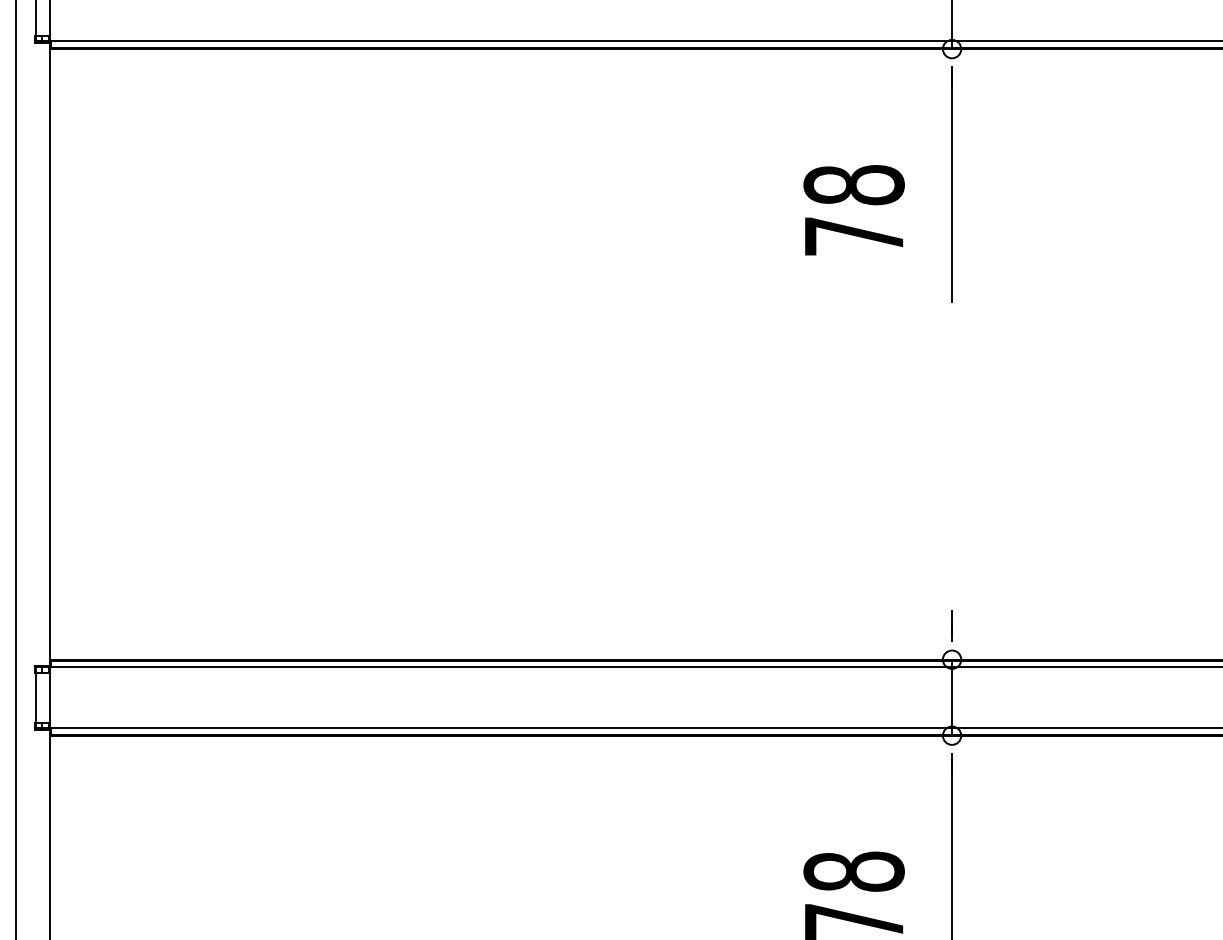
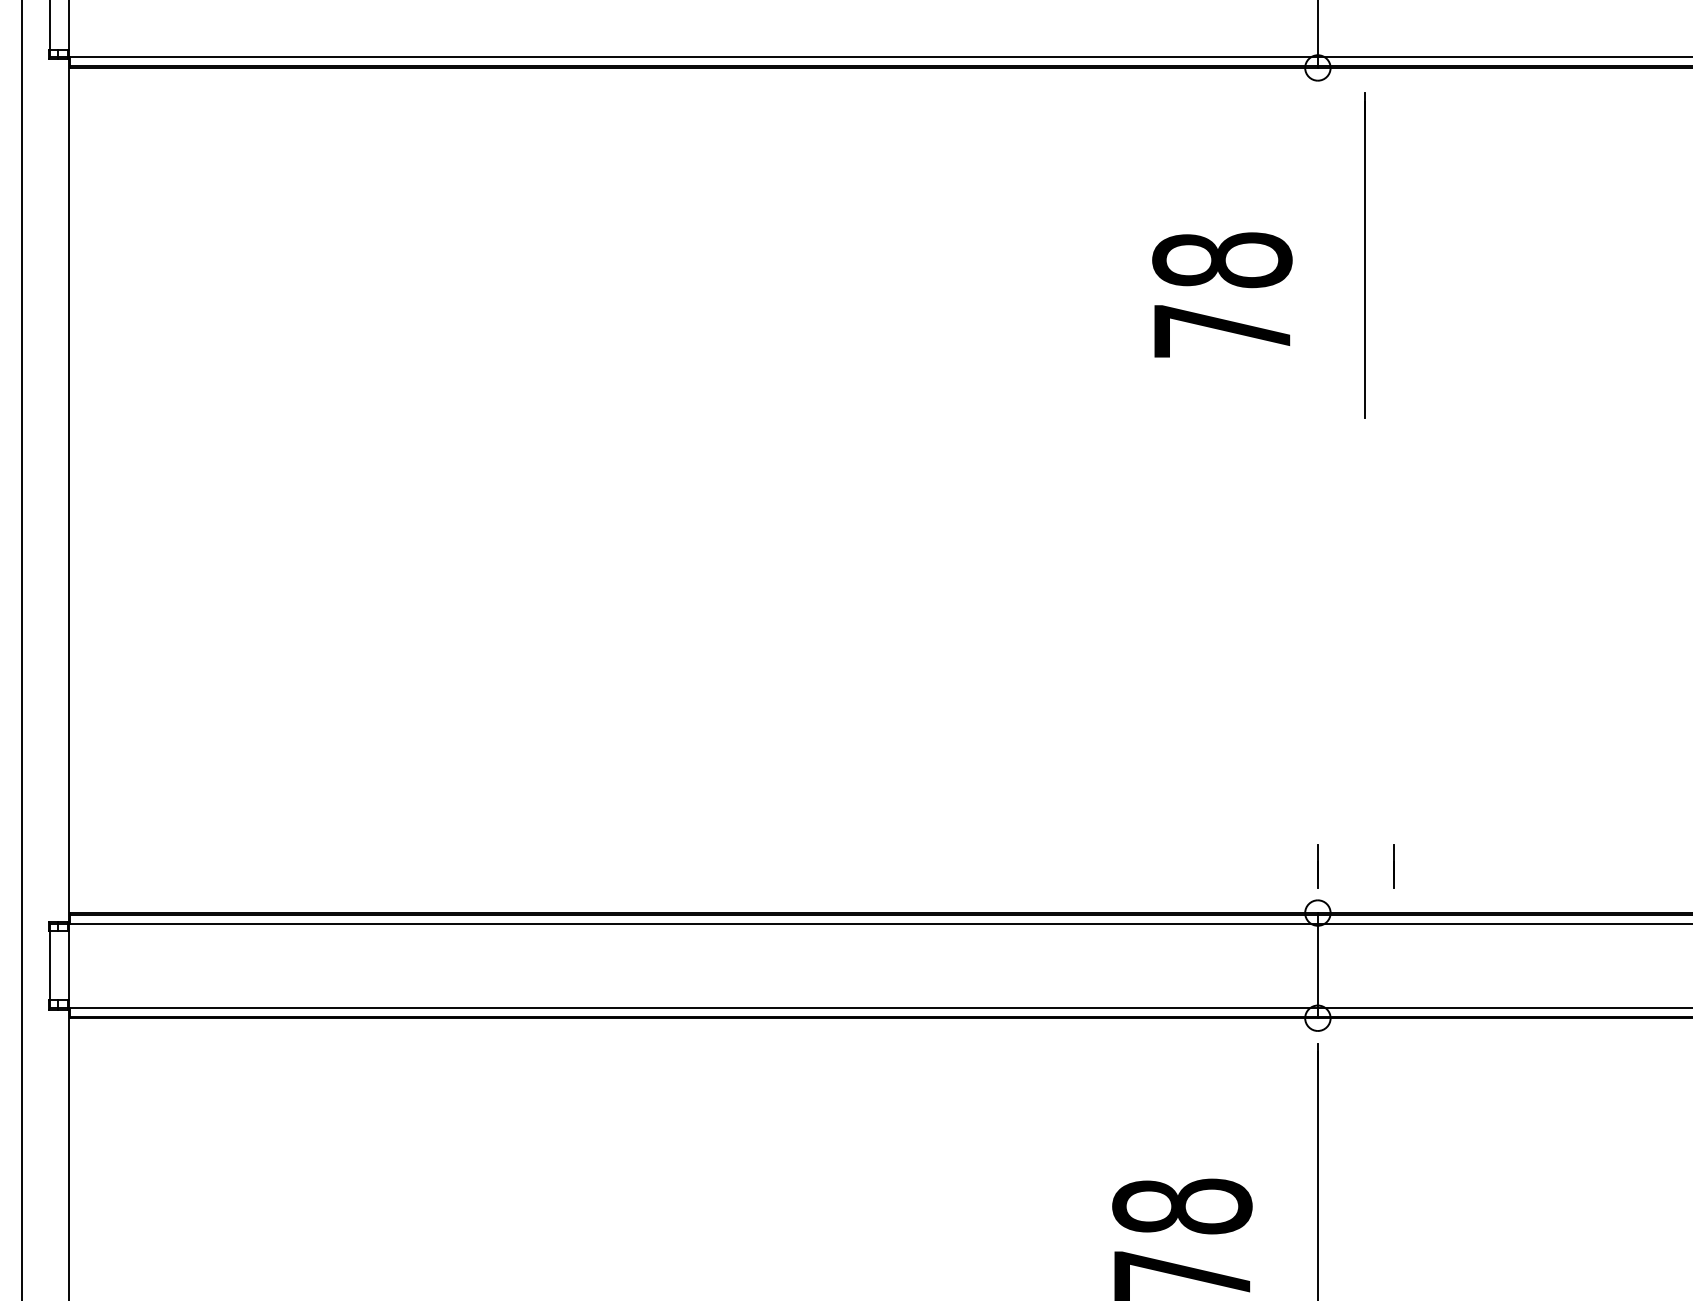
line: (951, 184) -> (1364, 255), moved
text: (854, 209) -> (1222, 294), moved
line: (1006, 626) -> (1393, 866), added

